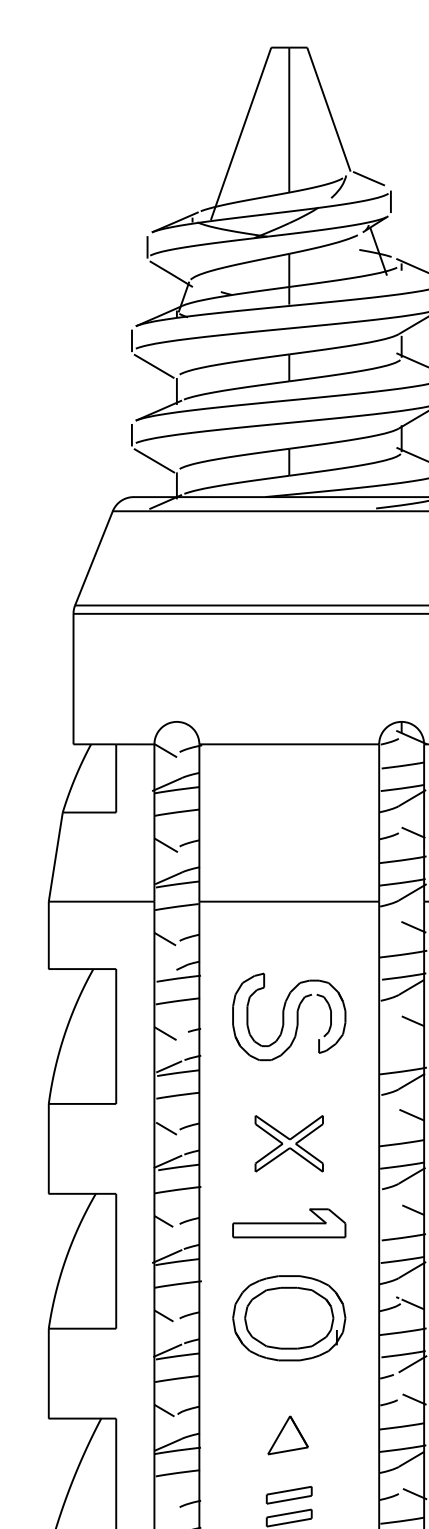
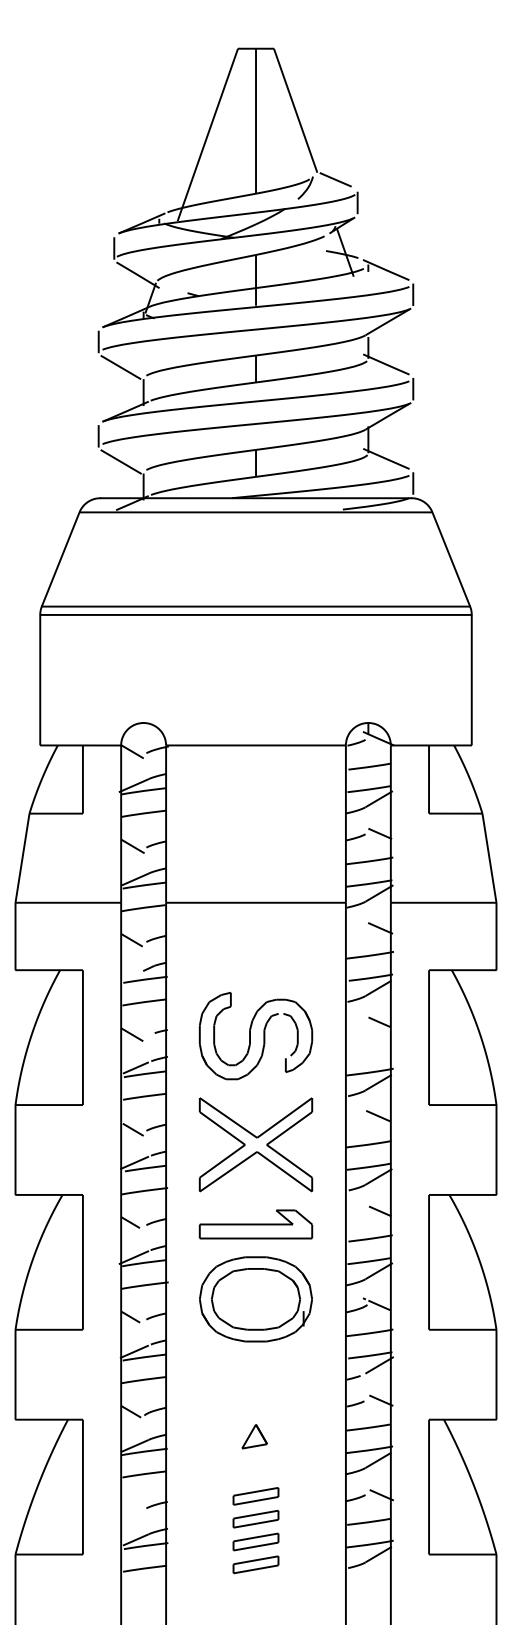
part: (288, 1016) -> (255, 1035), moved
part: (288, 1143) -> (255, 1144), size x1.67
part: (288, 1318) -> (255, 1299), moved
part: (287, 1435) -> (254, 1436), size x0.62

